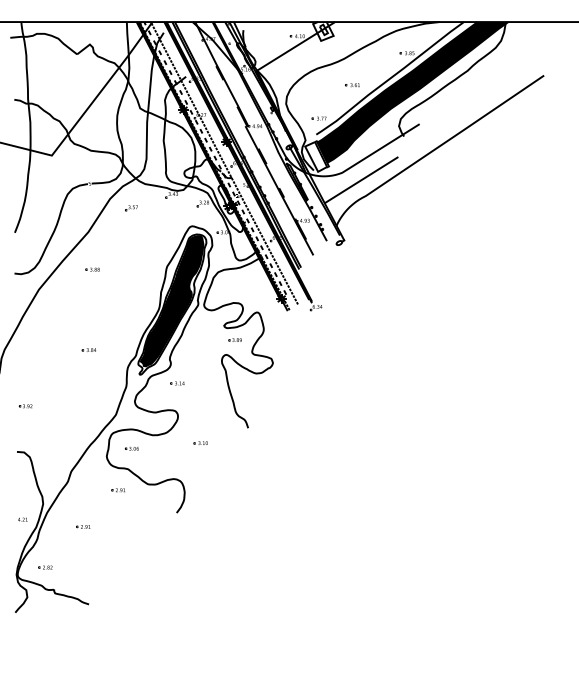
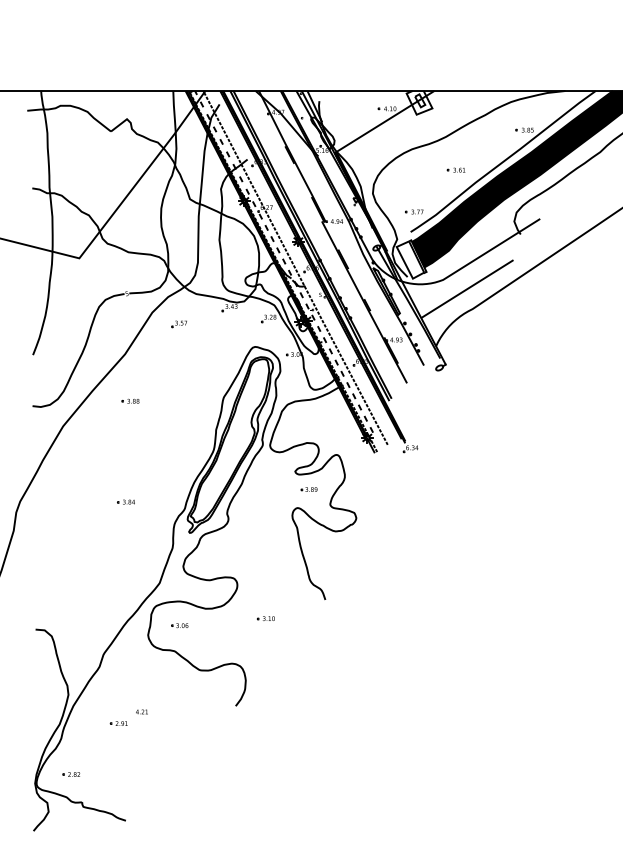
fill: (171, 301) -> (229, 441), removed
part: (177, 383) -> (236, 543), removed
part: (25, 406) -> (46, 572), removed
part: (117, 490) -> (161, 677), removed
text: (22, 519) -> (141, 711), moved

